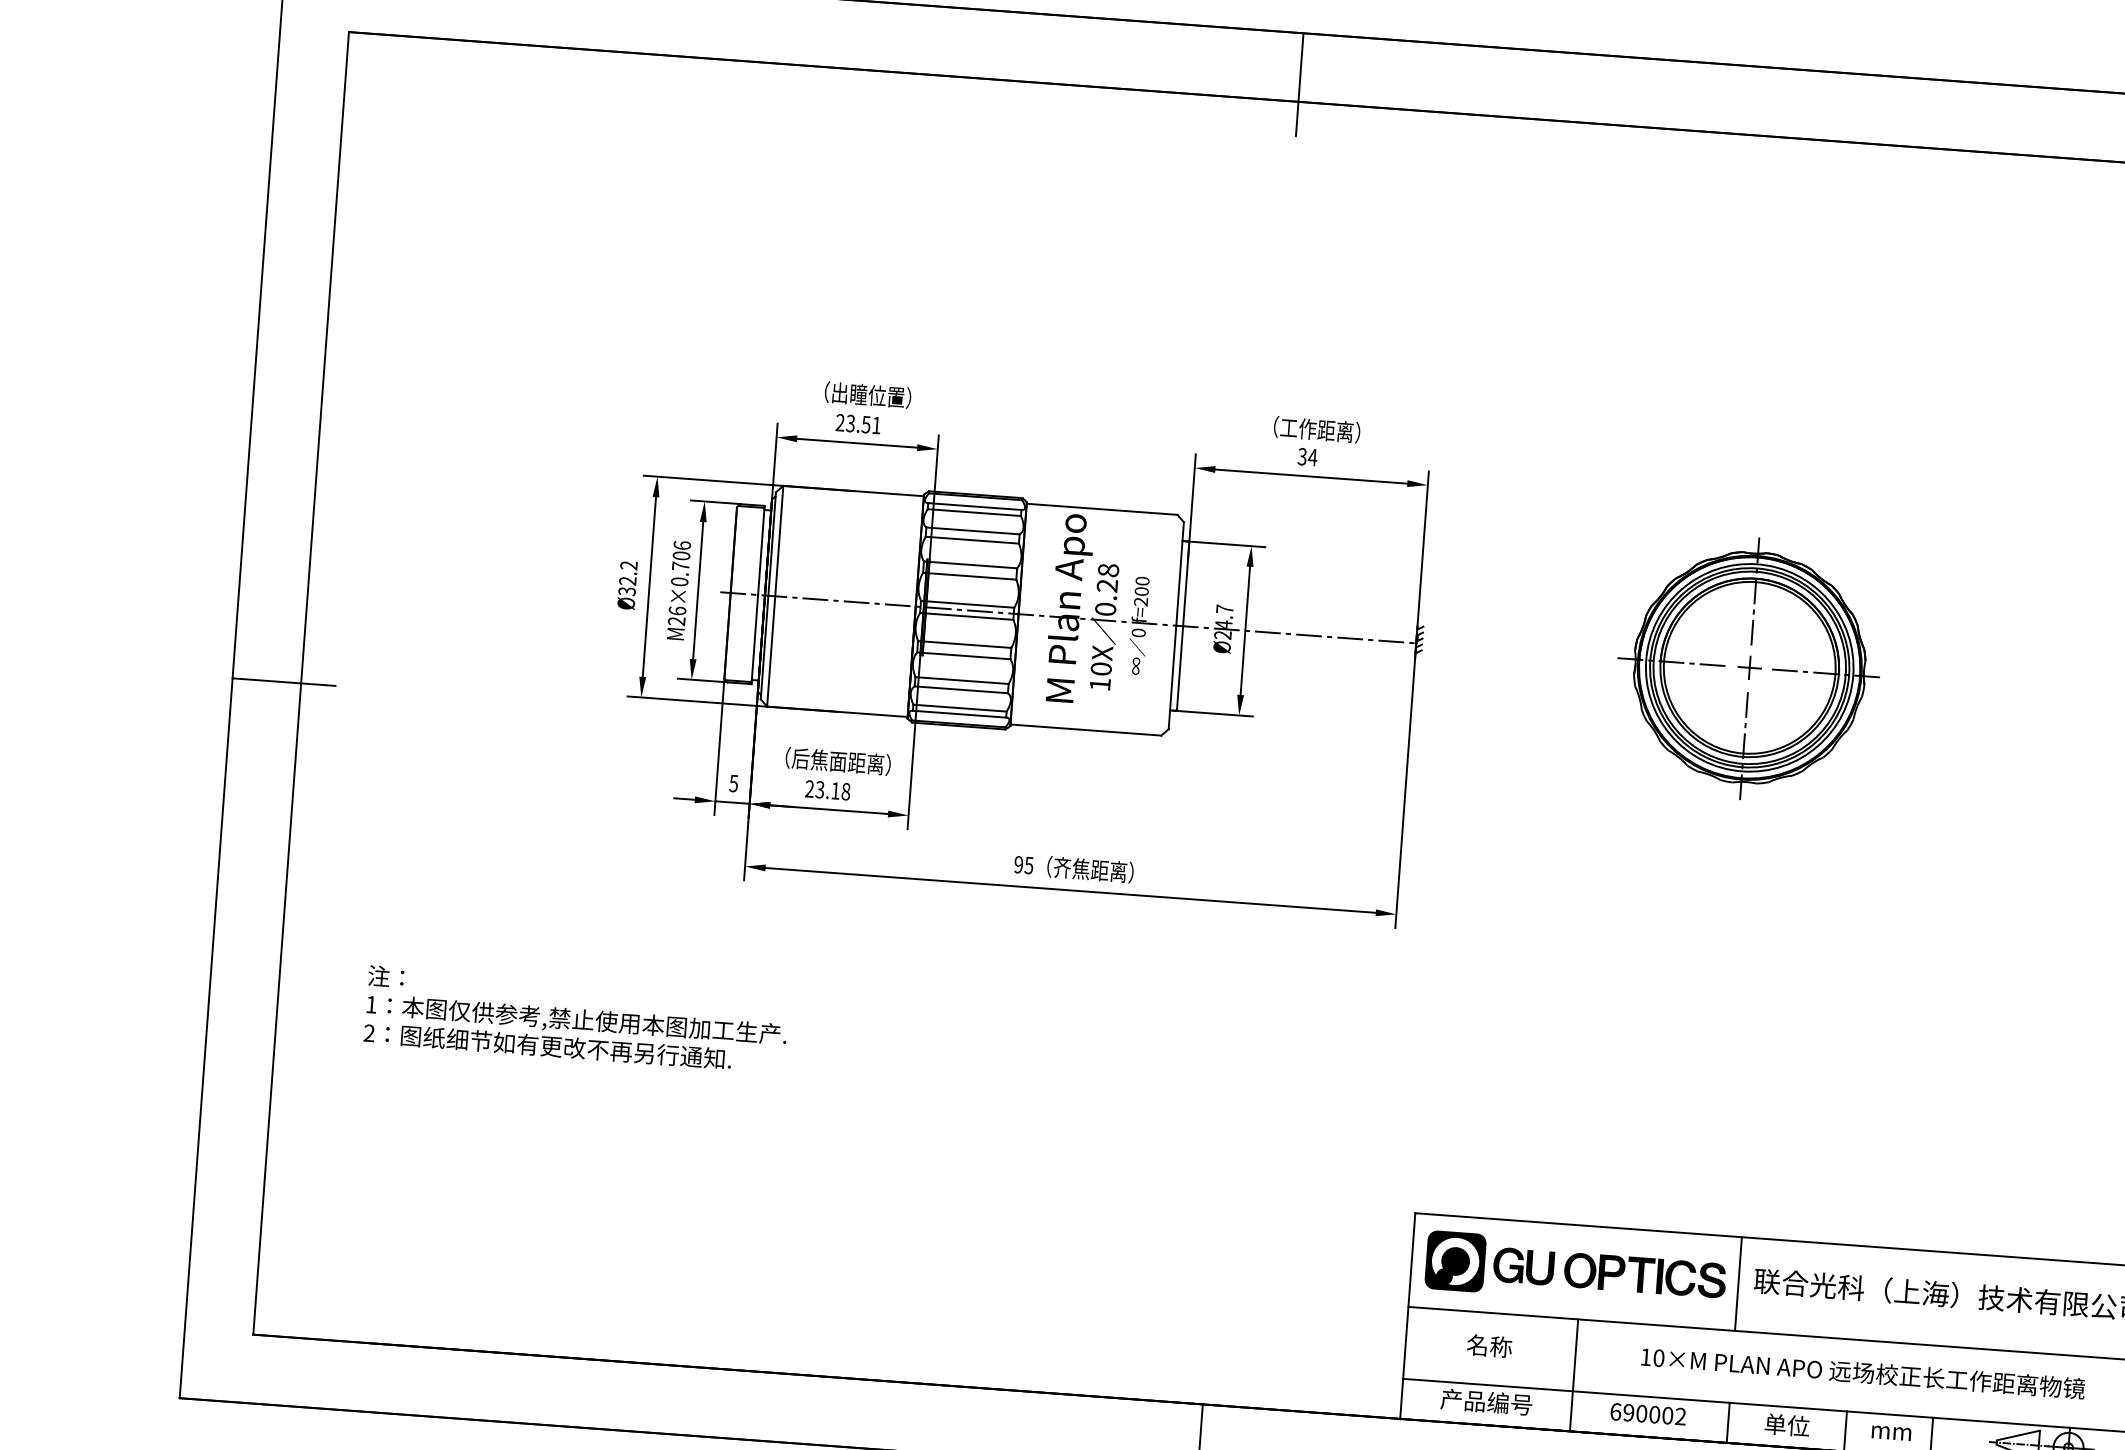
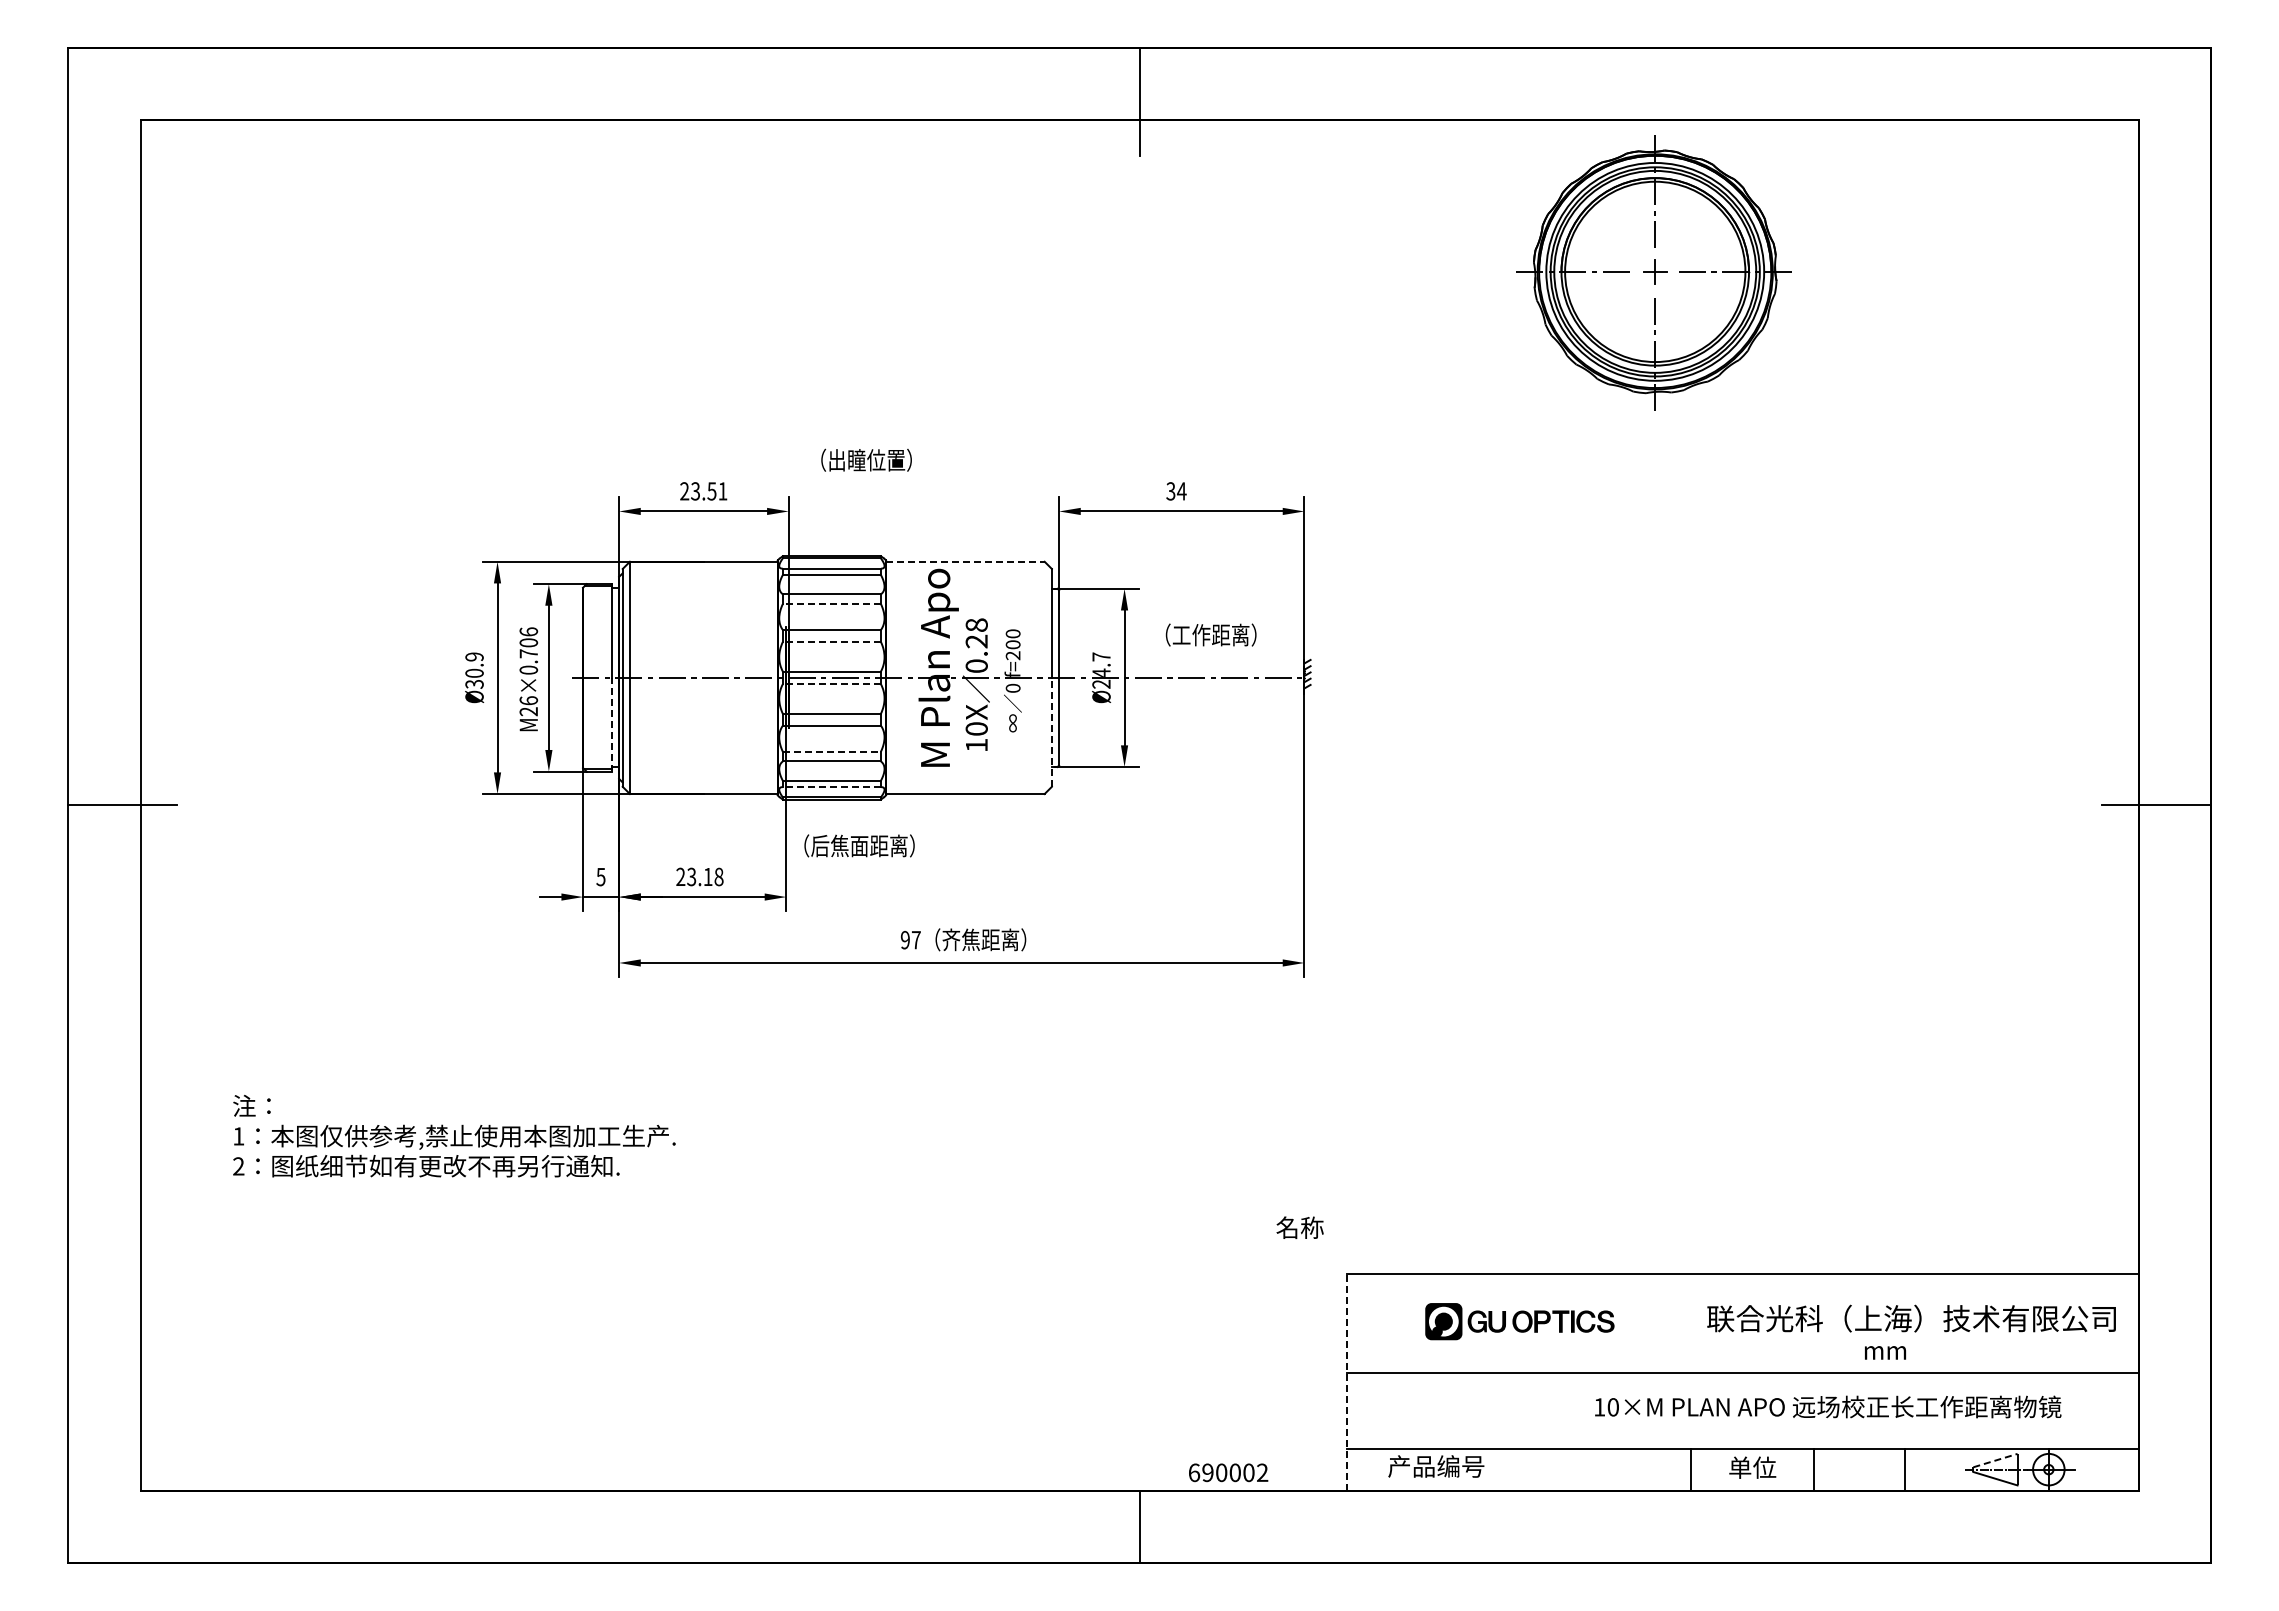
text: (868, 394) -> (866, 459), moved
text: (1316, 429) -> (1210, 634), moved
line: (1102, 509) -> (965, 561), solid -> dashed
line: (971, 540) -> (831, 604), solid -> dashed
text: (628, 572) -> (474, 664), Ø32.2 -> Ø30.9
line: (969, 575) -> (831, 641), solid -> dashed
line: (966, 616) -> (831, 684), solid -> dashed
line: (754, 639) -> (611, 724), solid -> dashed
part: (1748, 668) -> (1653, 272), moved
line: (1172, 676) -> (1051, 731), solid -> dashed
line: (962, 680) -> (832, 751), solid -> dashed
line: (959, 714) -> (831, 787), solid -> dashed
text: (838, 761) -> (859, 845), moved
text: (1028, 865) -> (915, 940), 95 -> 97
part: (1575, 1270) -> (1519, 1321), size x0.6
line: (1738, 1283) -> (1690, 1323), removed
line: (1408, 1316) -> (1347, 1382), solid -> dashed
text: (1489, 1345) -> (1299, 1227), moved
line: (1573, 1375) -> (1525, 1431), removed
text: (1648, 1413) -> (1228, 1472), moved
text: (1891, 1432) -> (1885, 1352), moved
line: (2018, 1435) -> (1995, 1460), solid -> dashed

